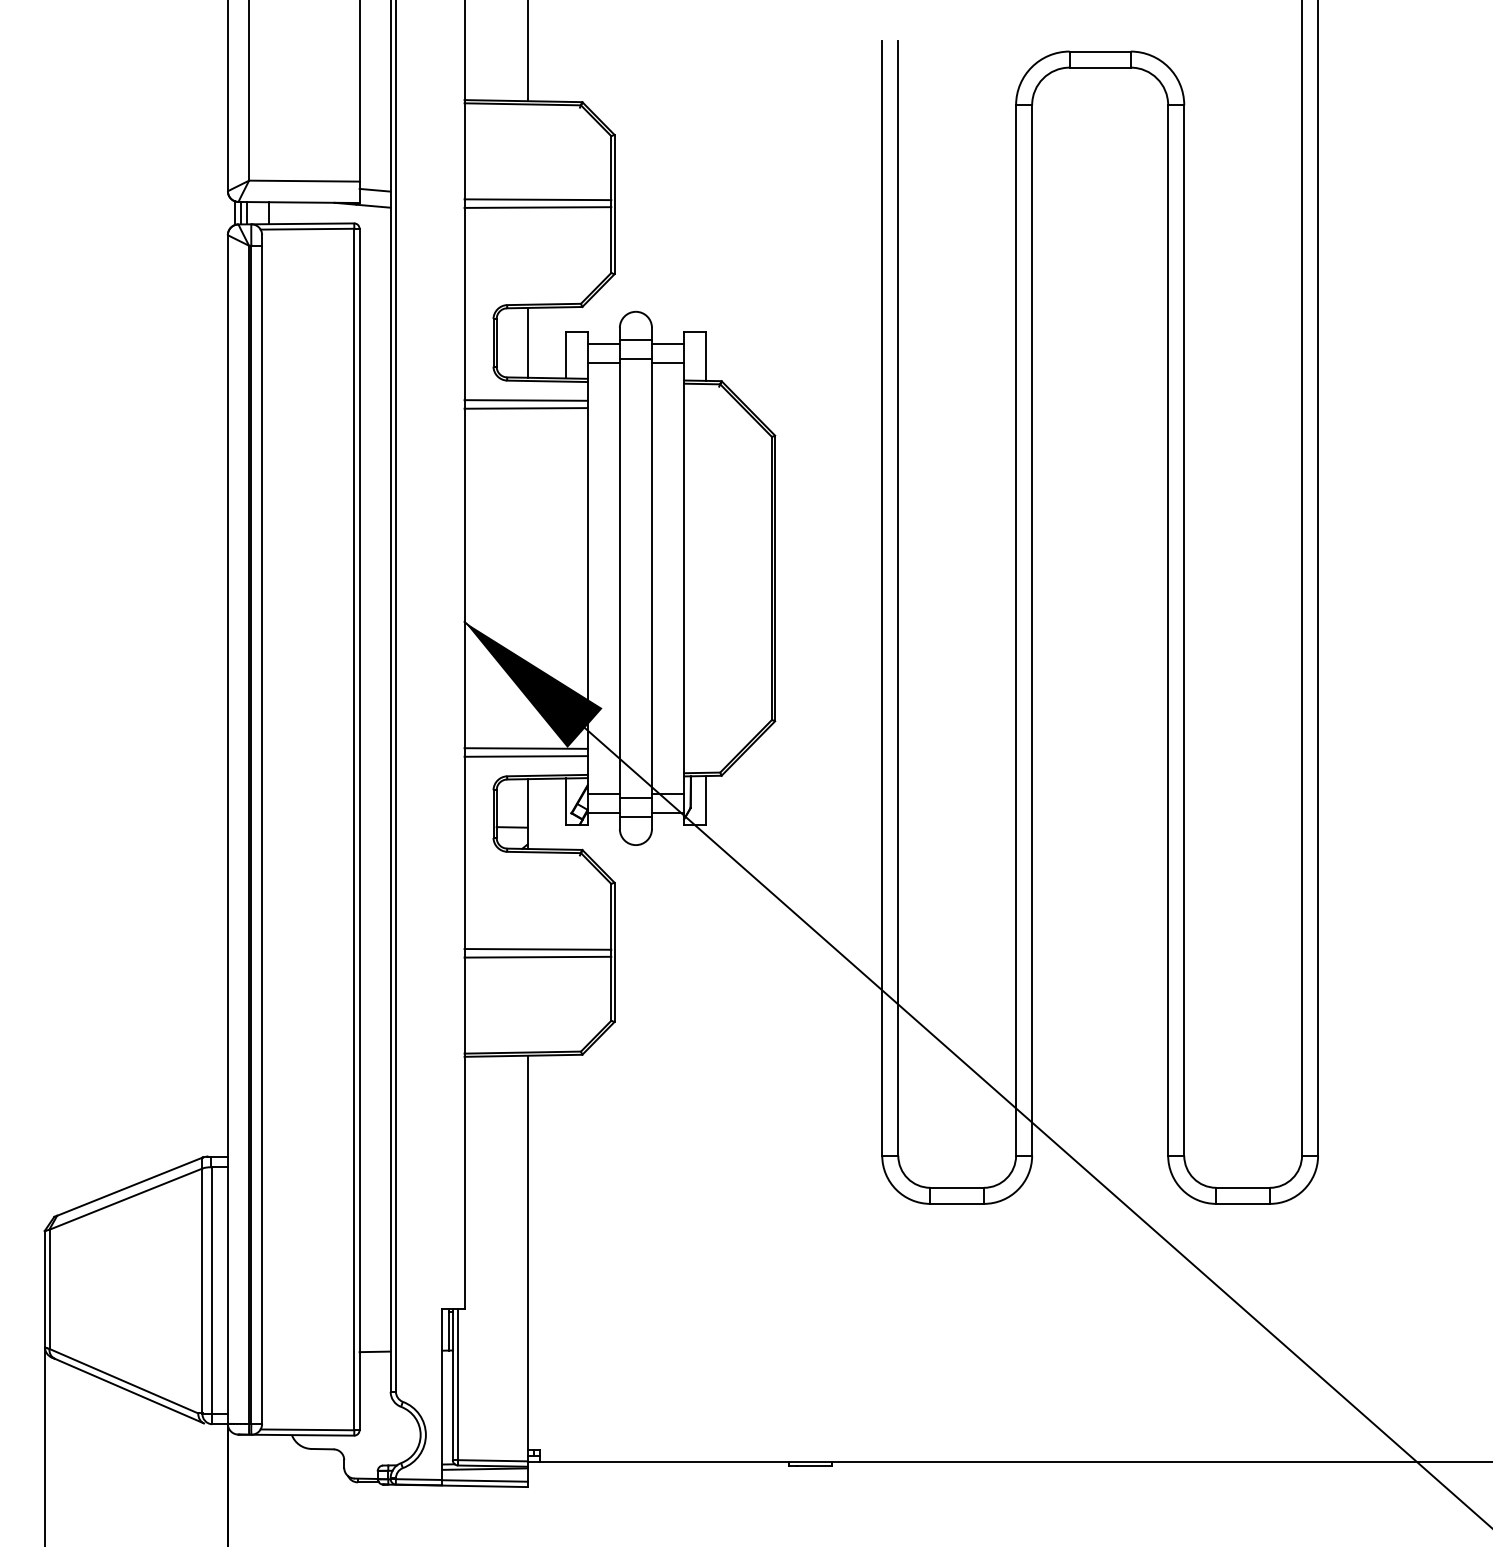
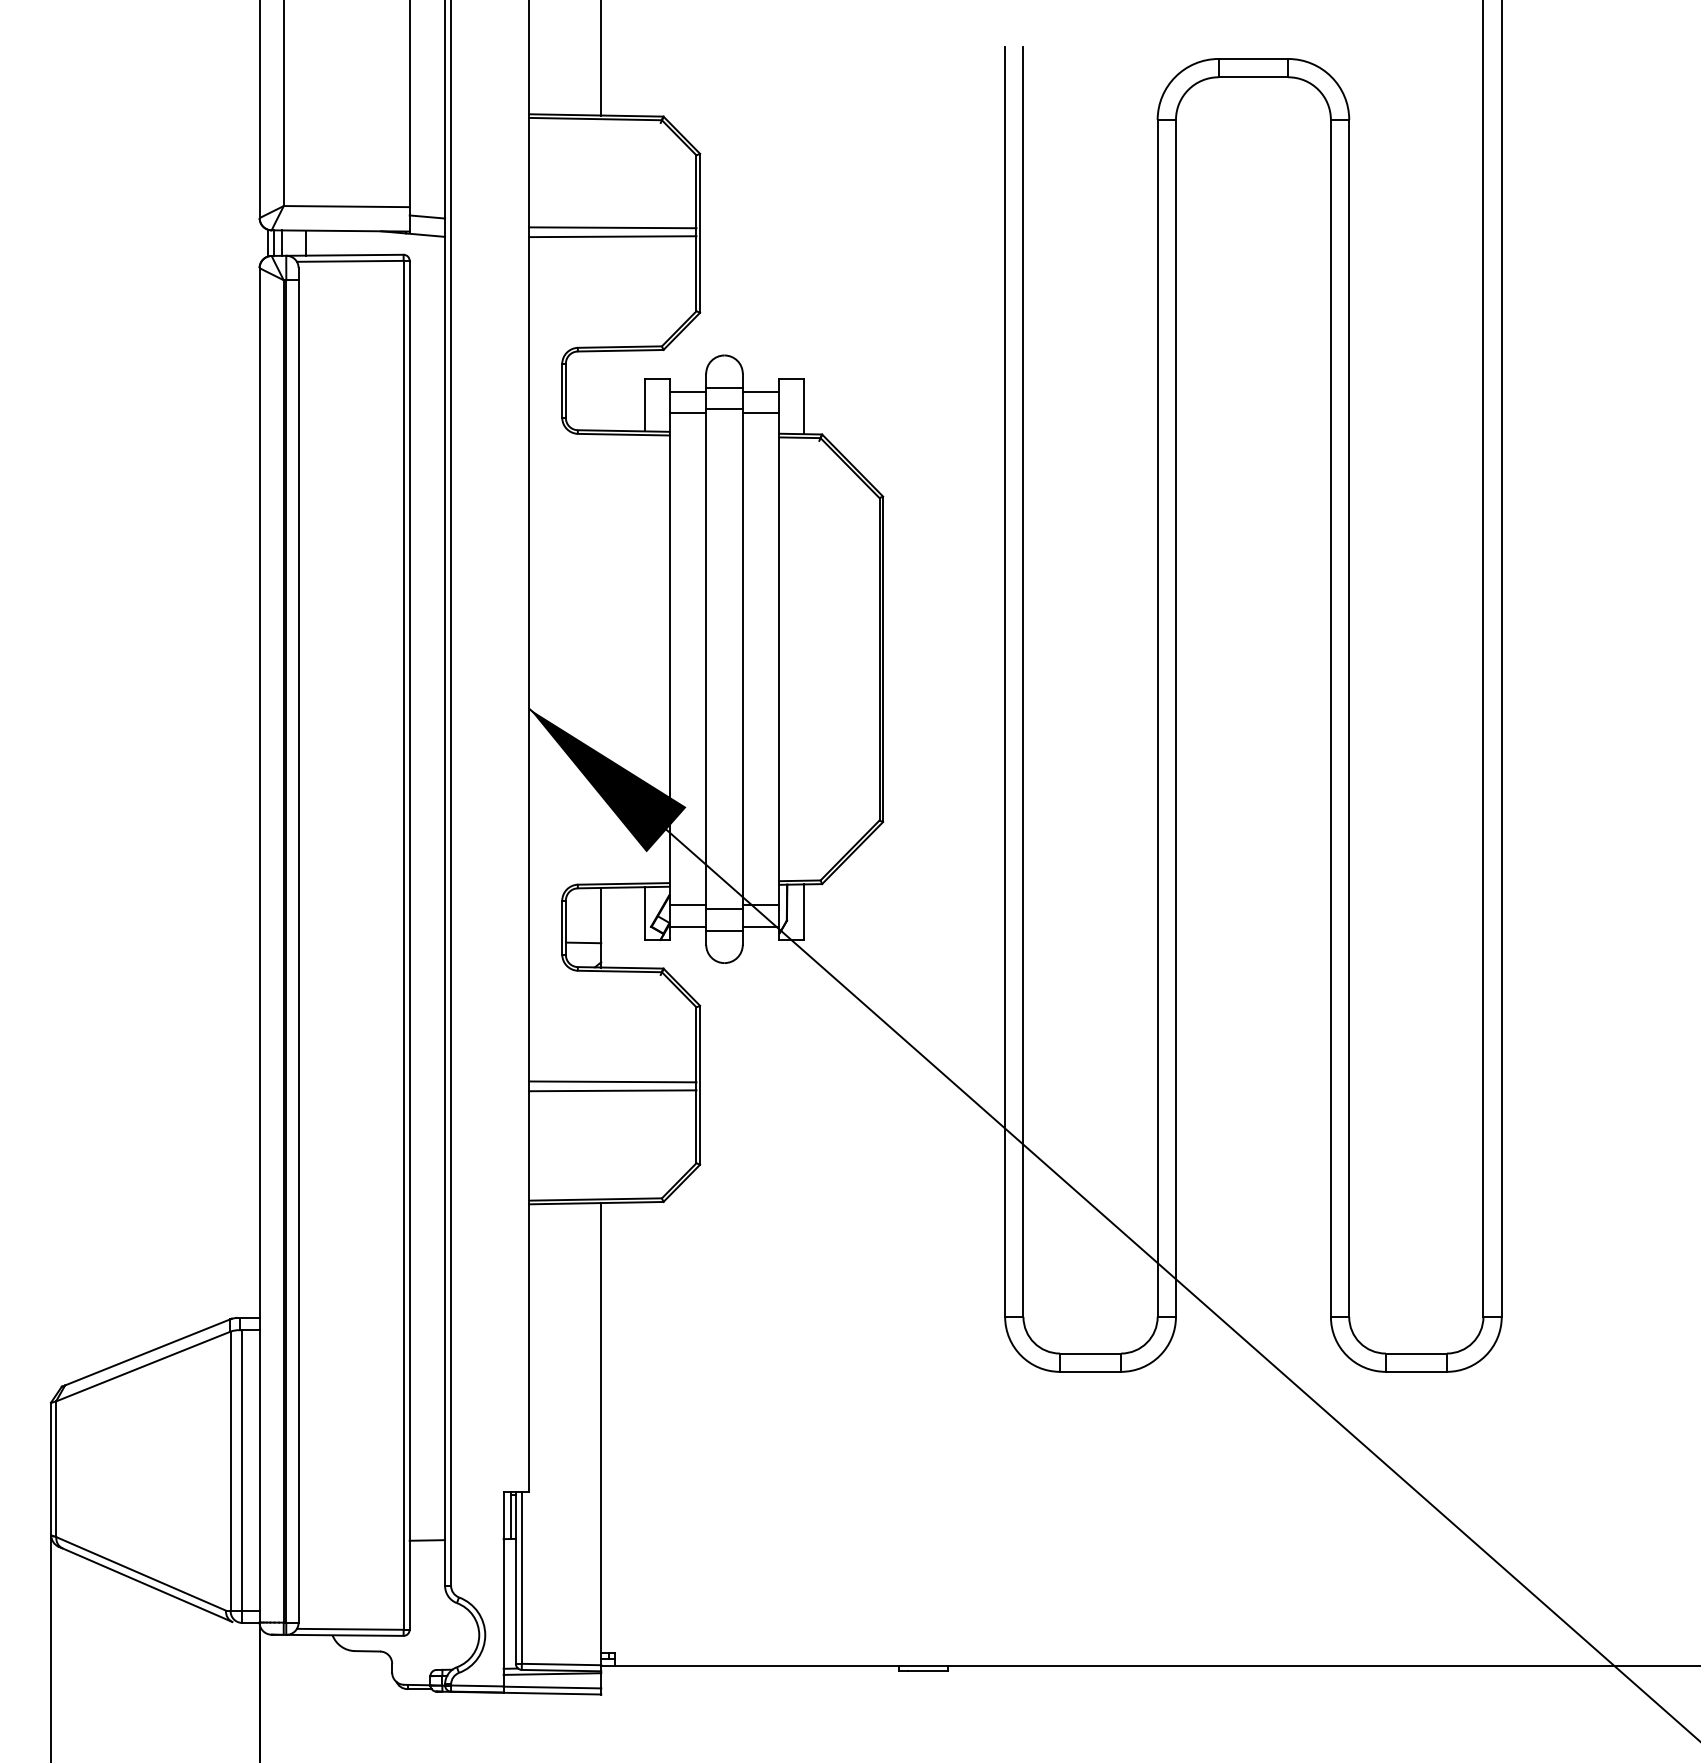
line: (527, 342) -> (601, 390), removed
line: (526, 400) -> (599, 456), removed
line: (526, 408) -> (599, 465), removed
line: (526, 748) -> (599, 852), removed
line: (526, 755) -> (599, 861), removed

